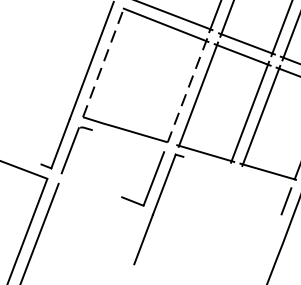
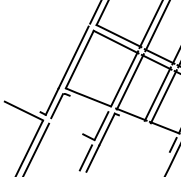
line: (102, 62) -> (79, 59), dashed -> solid
line: (187, 89) -> (124, 78), dashed -> solid
line: (130, 238) -> (85, 157), added

